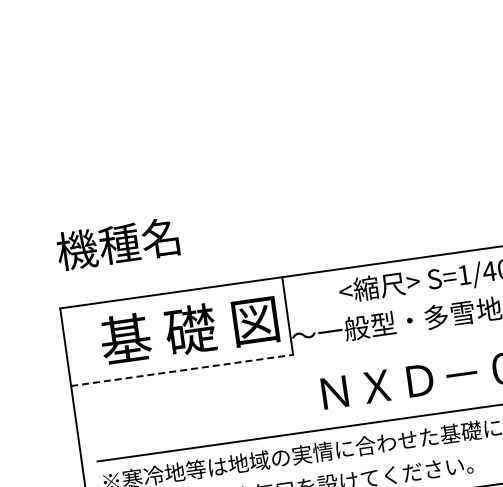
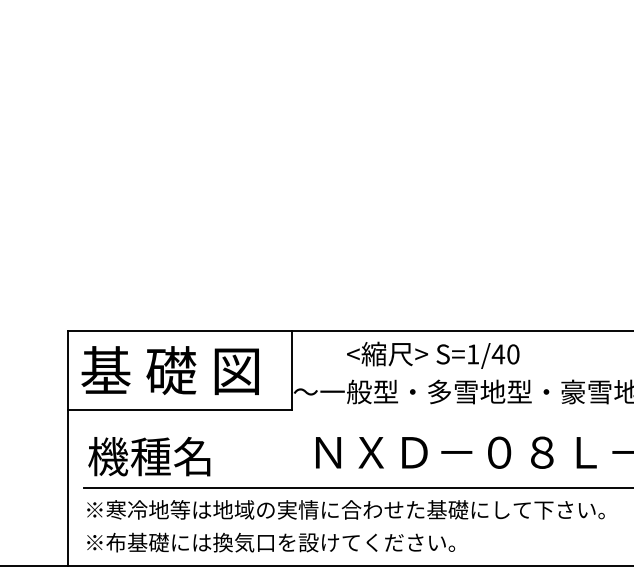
text: (118, 244) -> (149, 456), moved
text: (188, 330) -> (169, 370), moved
line: (182, 370) -> (180, 409), dashed -> solid

